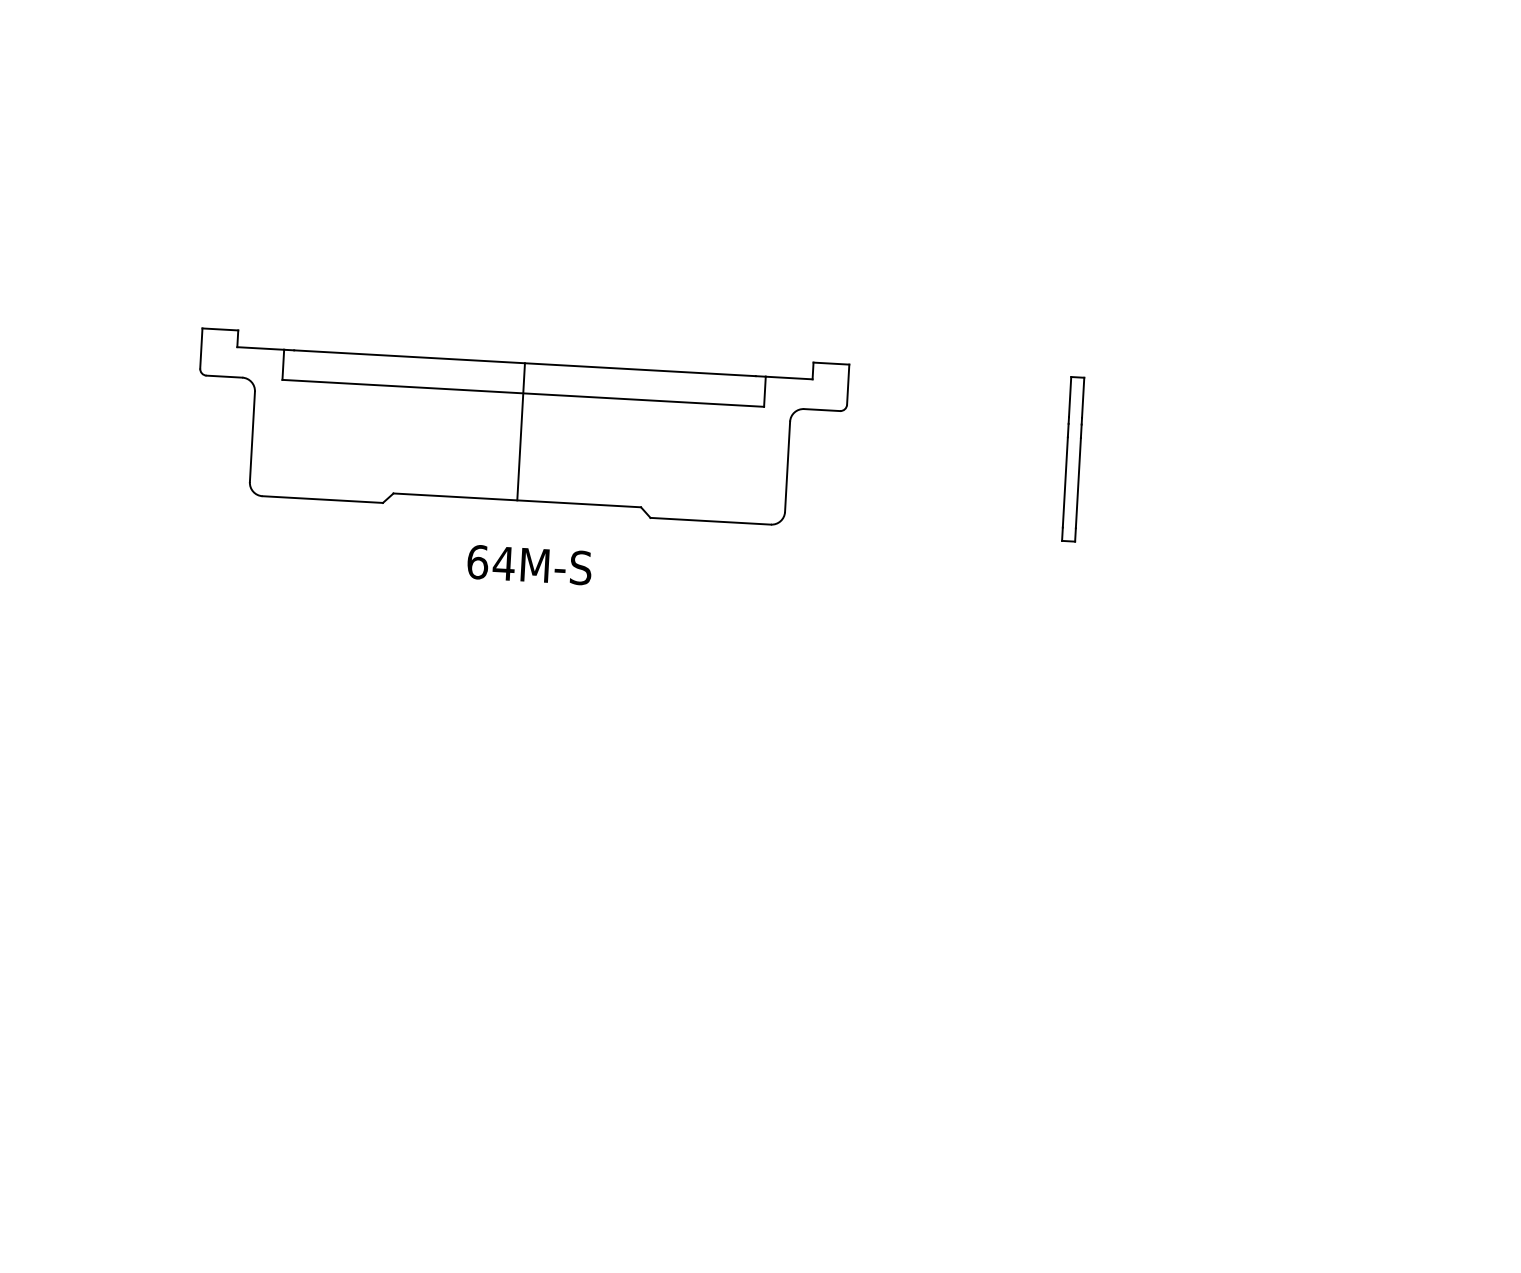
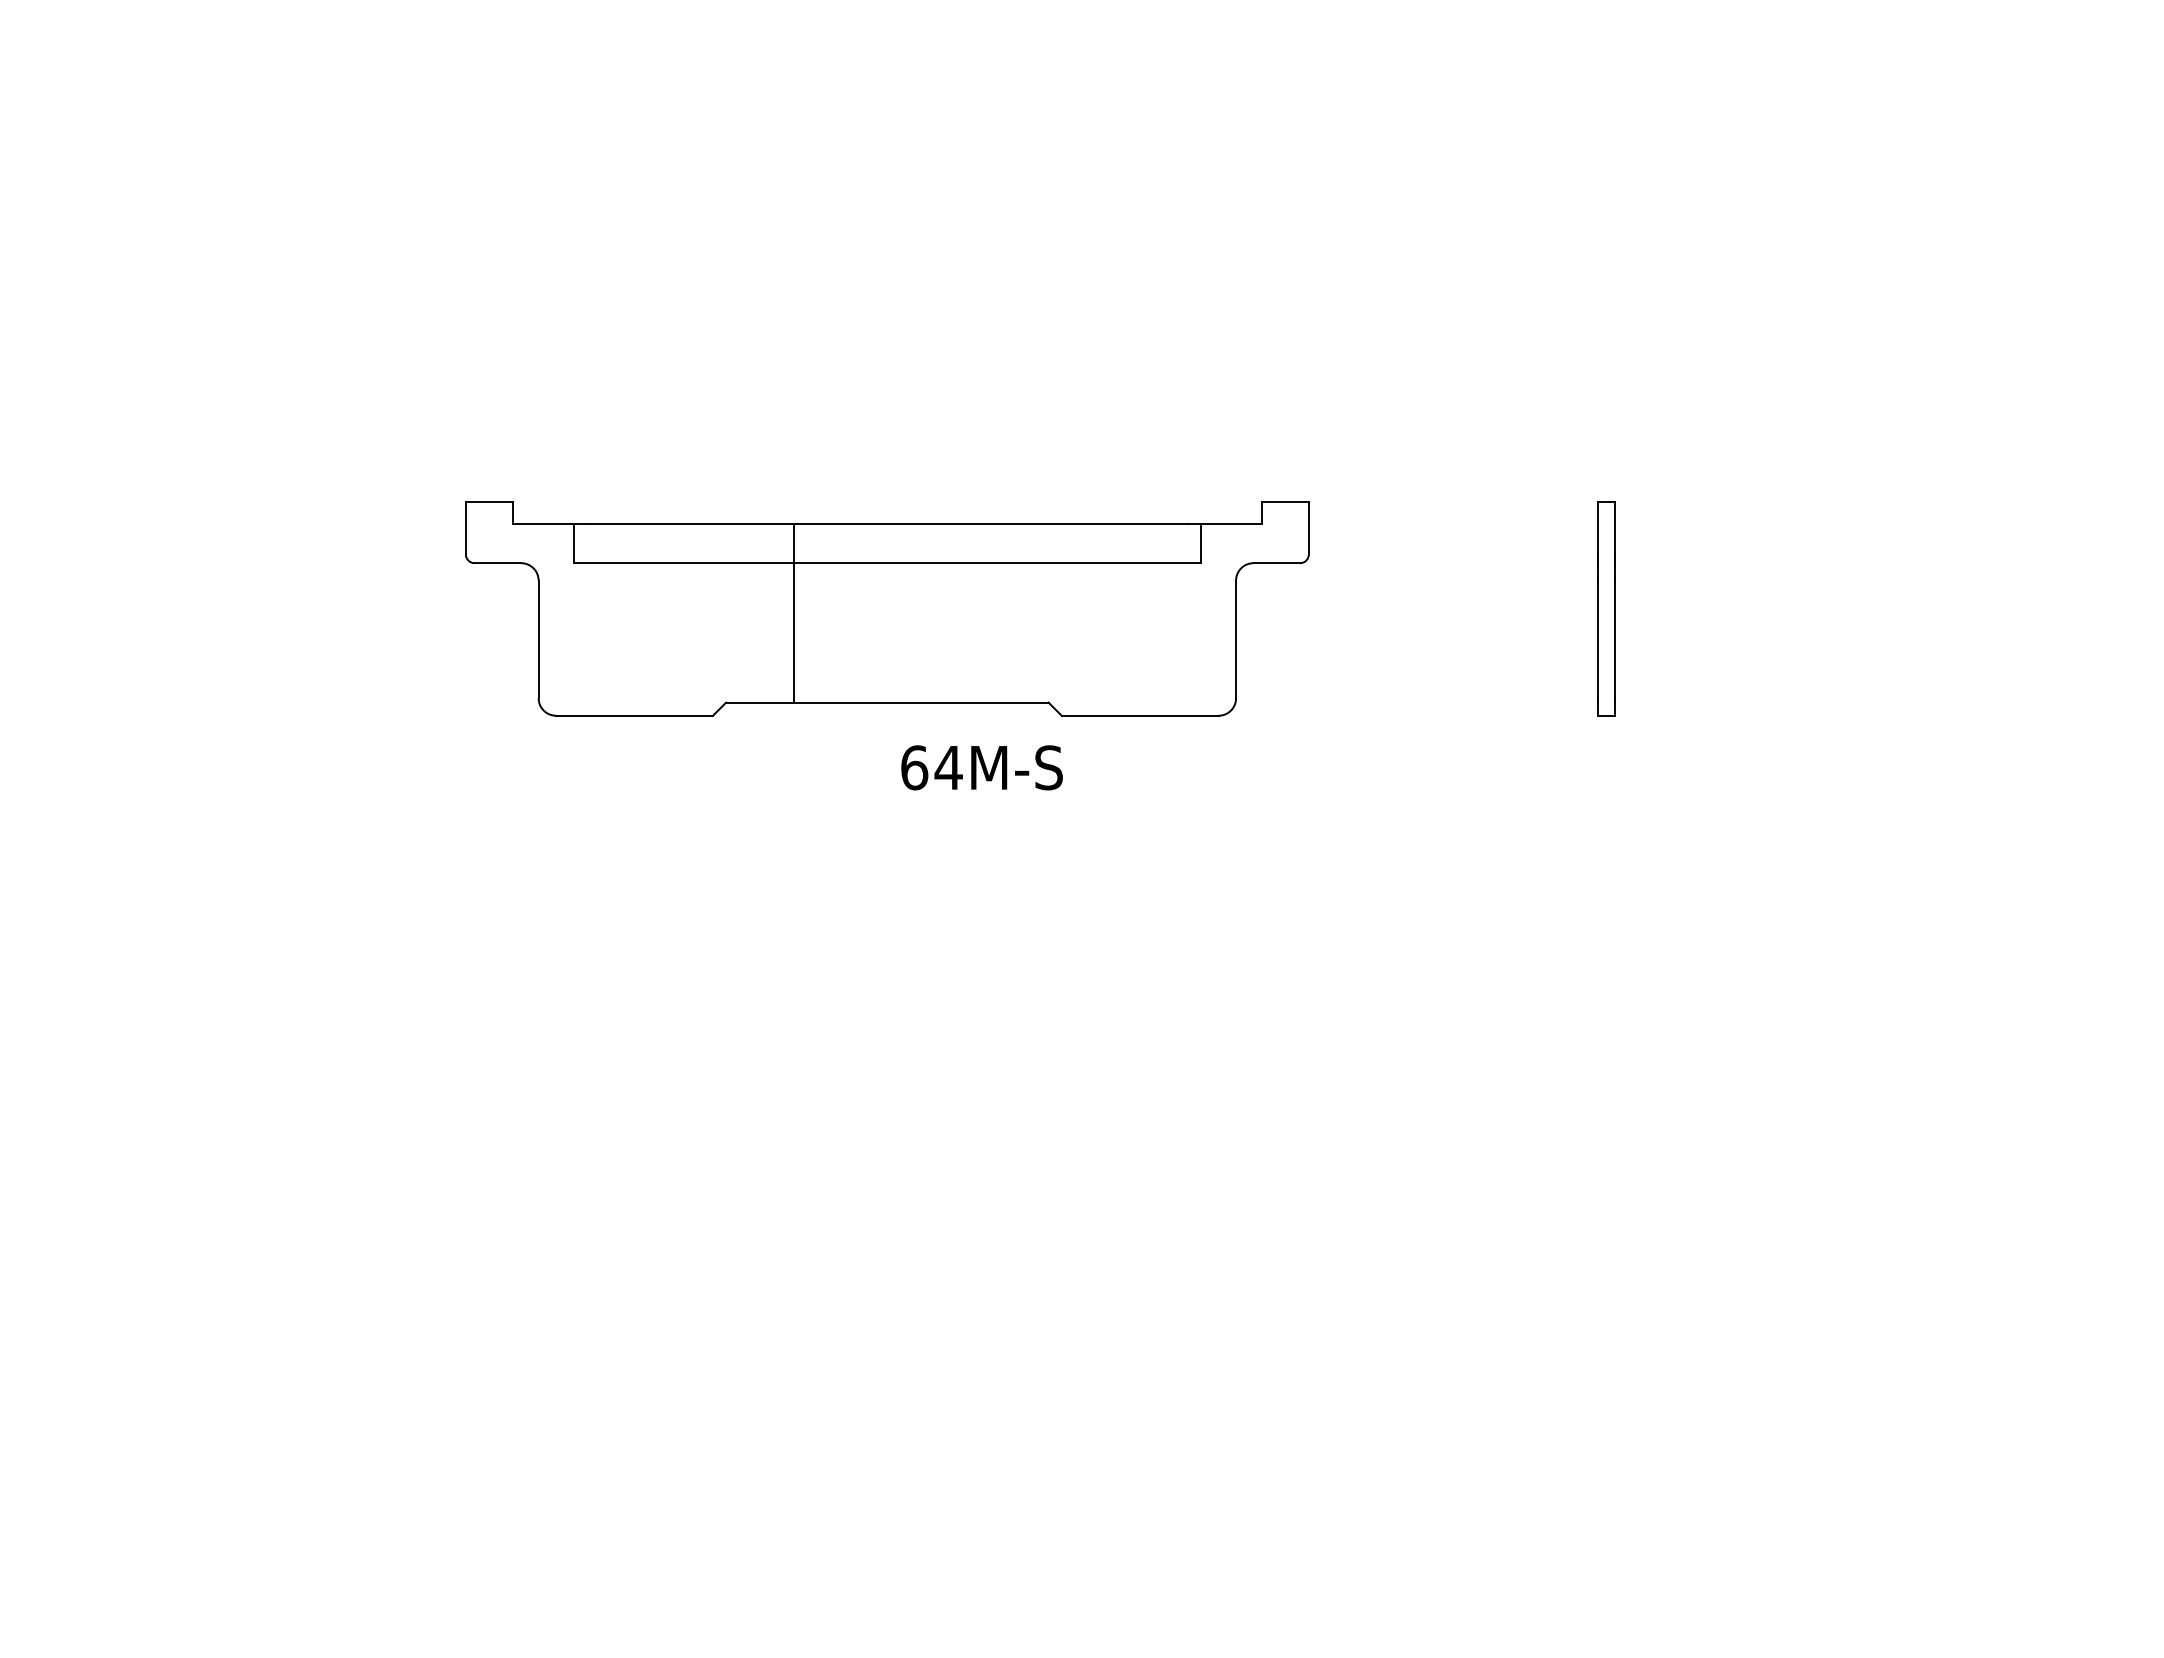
line: (521, 431) -> (794, 612), moved
text: (529, 564) -> (981, 767), moved

